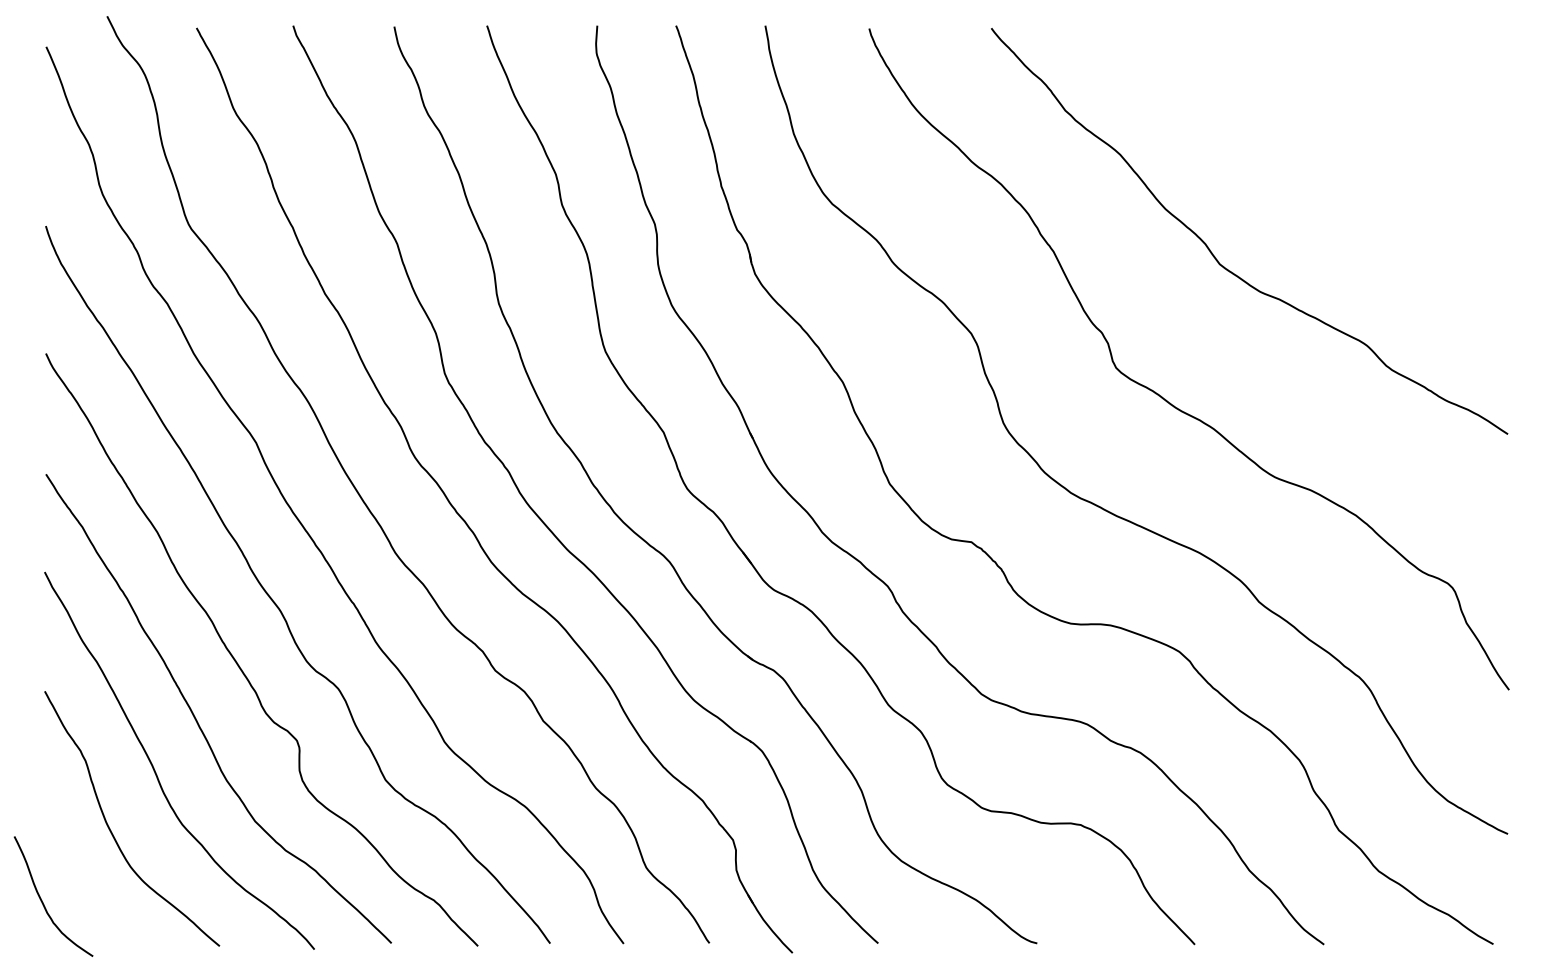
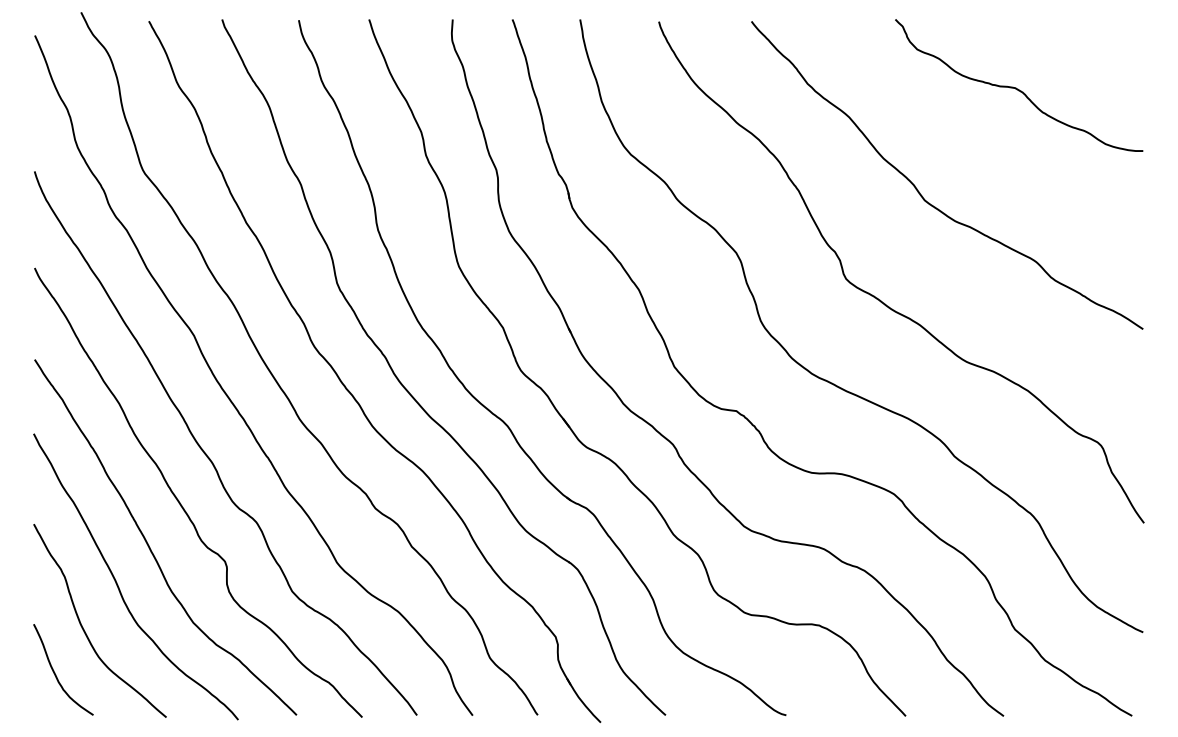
curve: (1340, 115) -> (1016, 87), added
curve: (43, 900) -> (55, 672), moved

